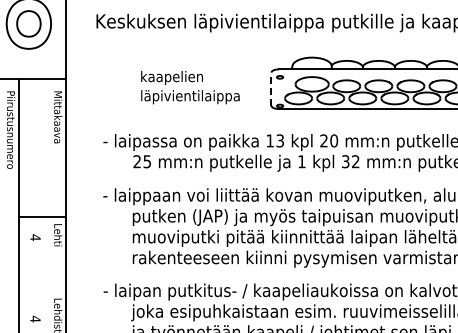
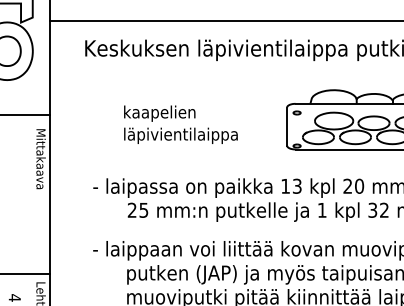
text: (190, 87) -> (181, 124), moved
line: (271, 89) -> (287, 126), dashed -> solid

